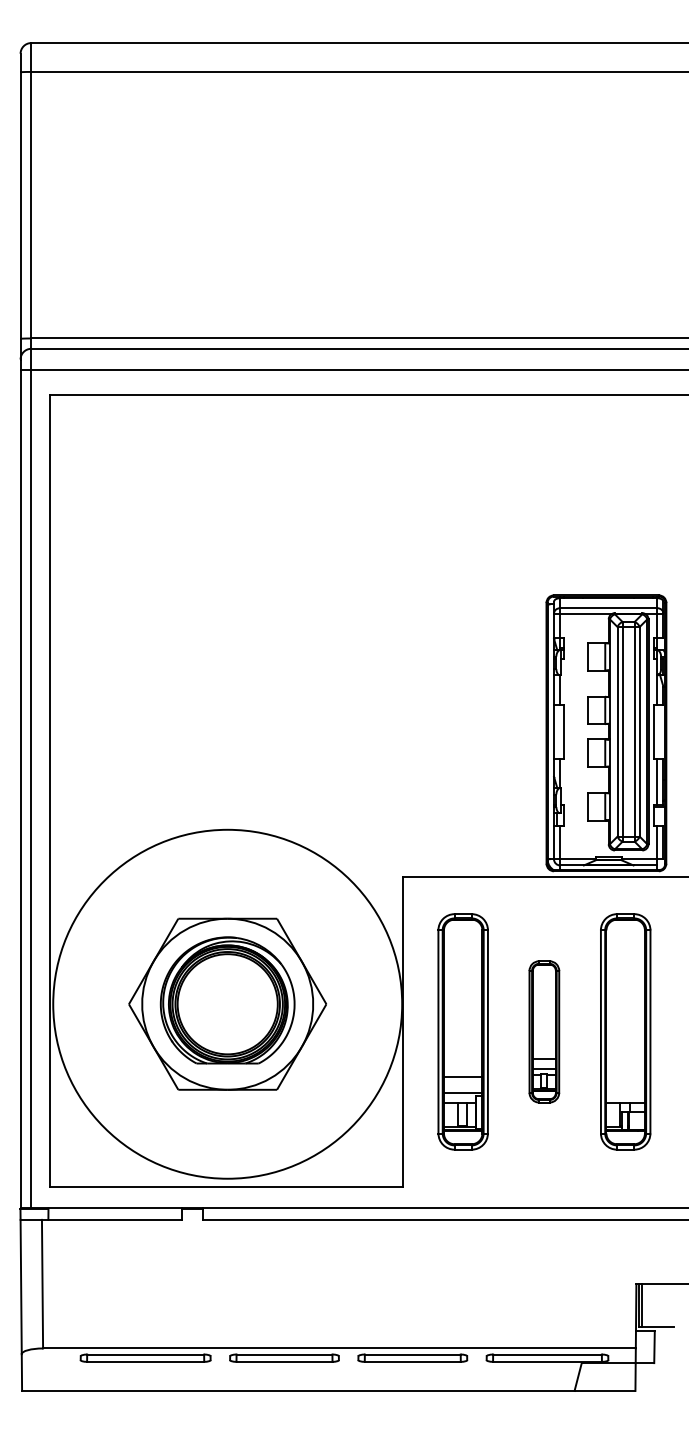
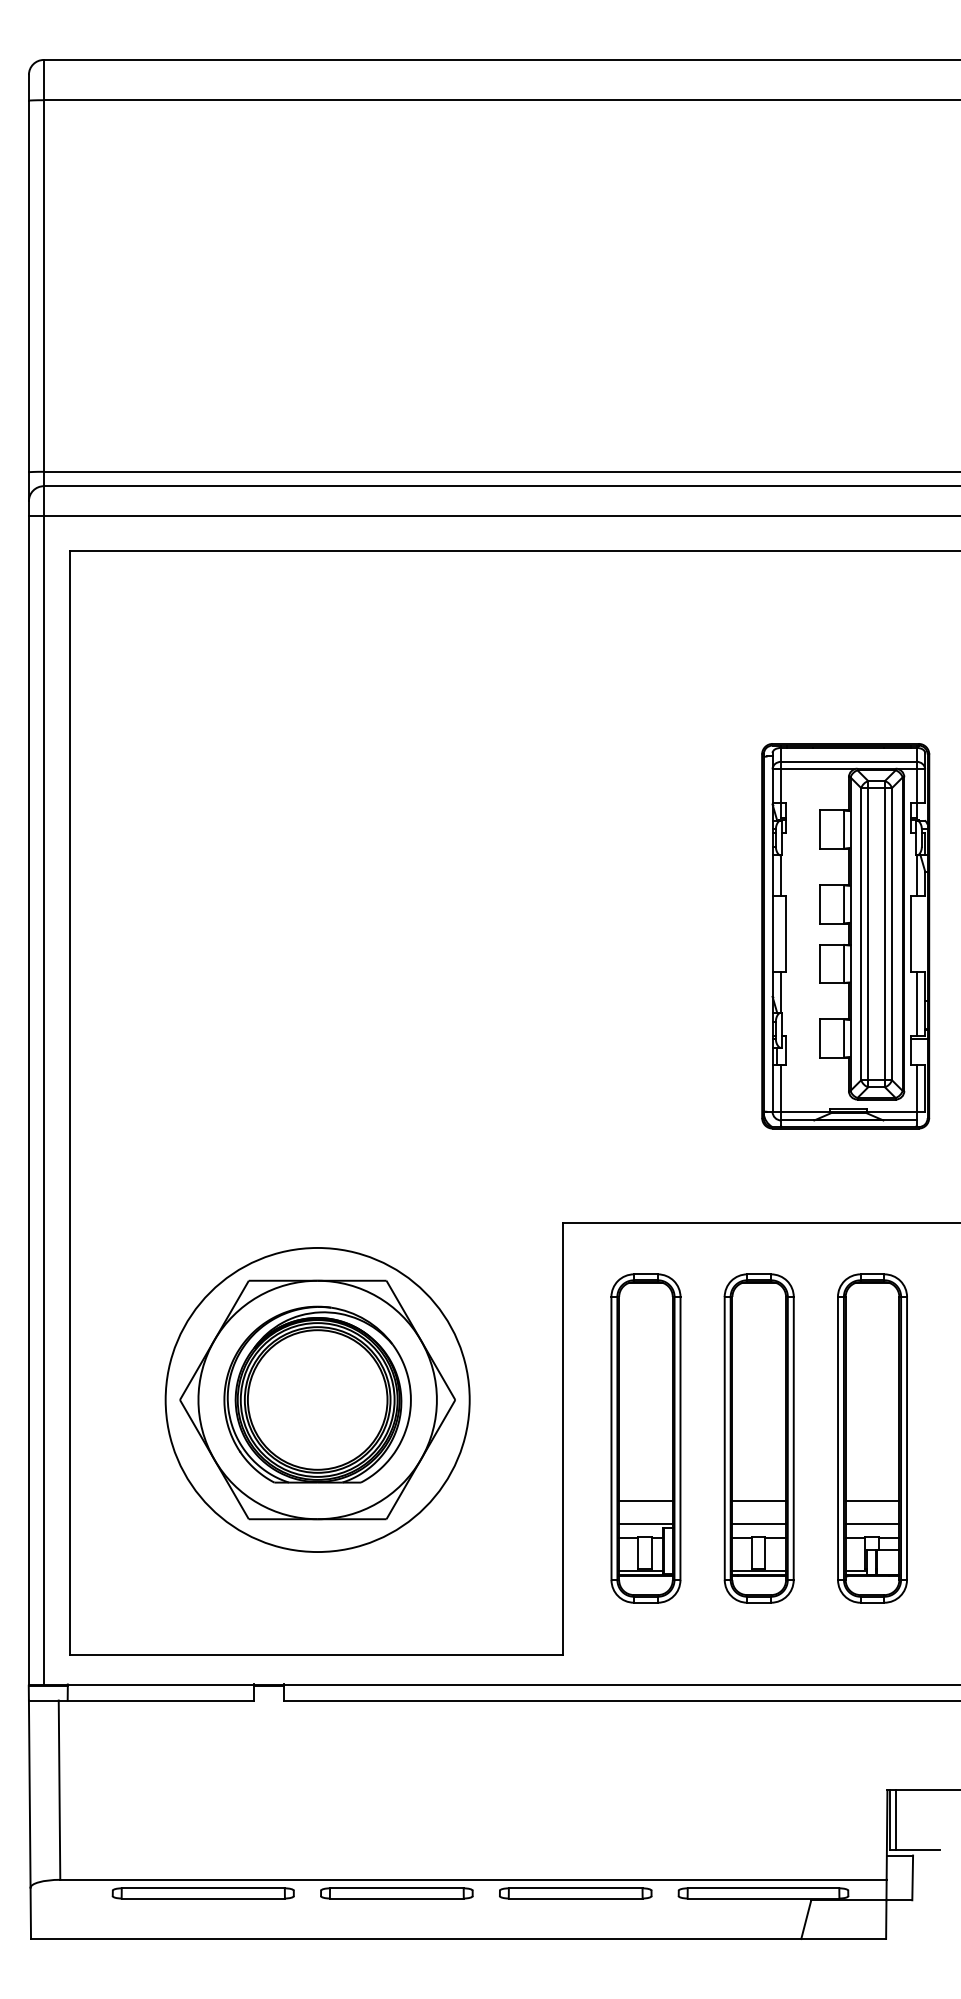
part: (606, 733) -> (845, 936), moved
circle: (227, 1003) -> (317, 1399), size x0.62
part: (543, 1031) -> (758, 1438), size x1.67
line: (625, 1077) -> (872, 1501), added
line: (625, 1092) -> (872, 1523), added

